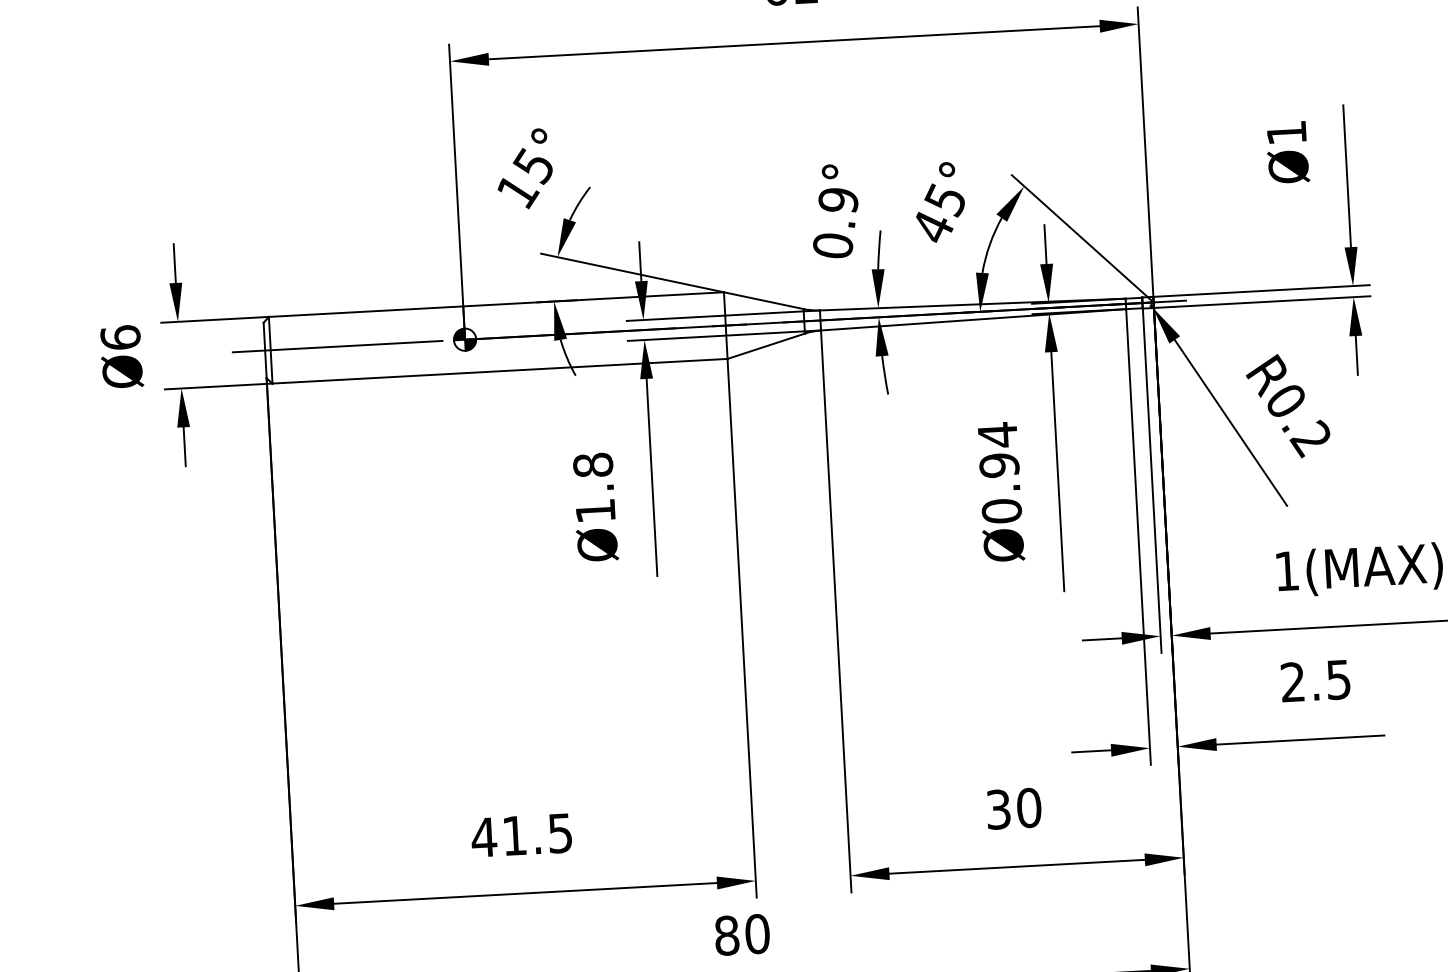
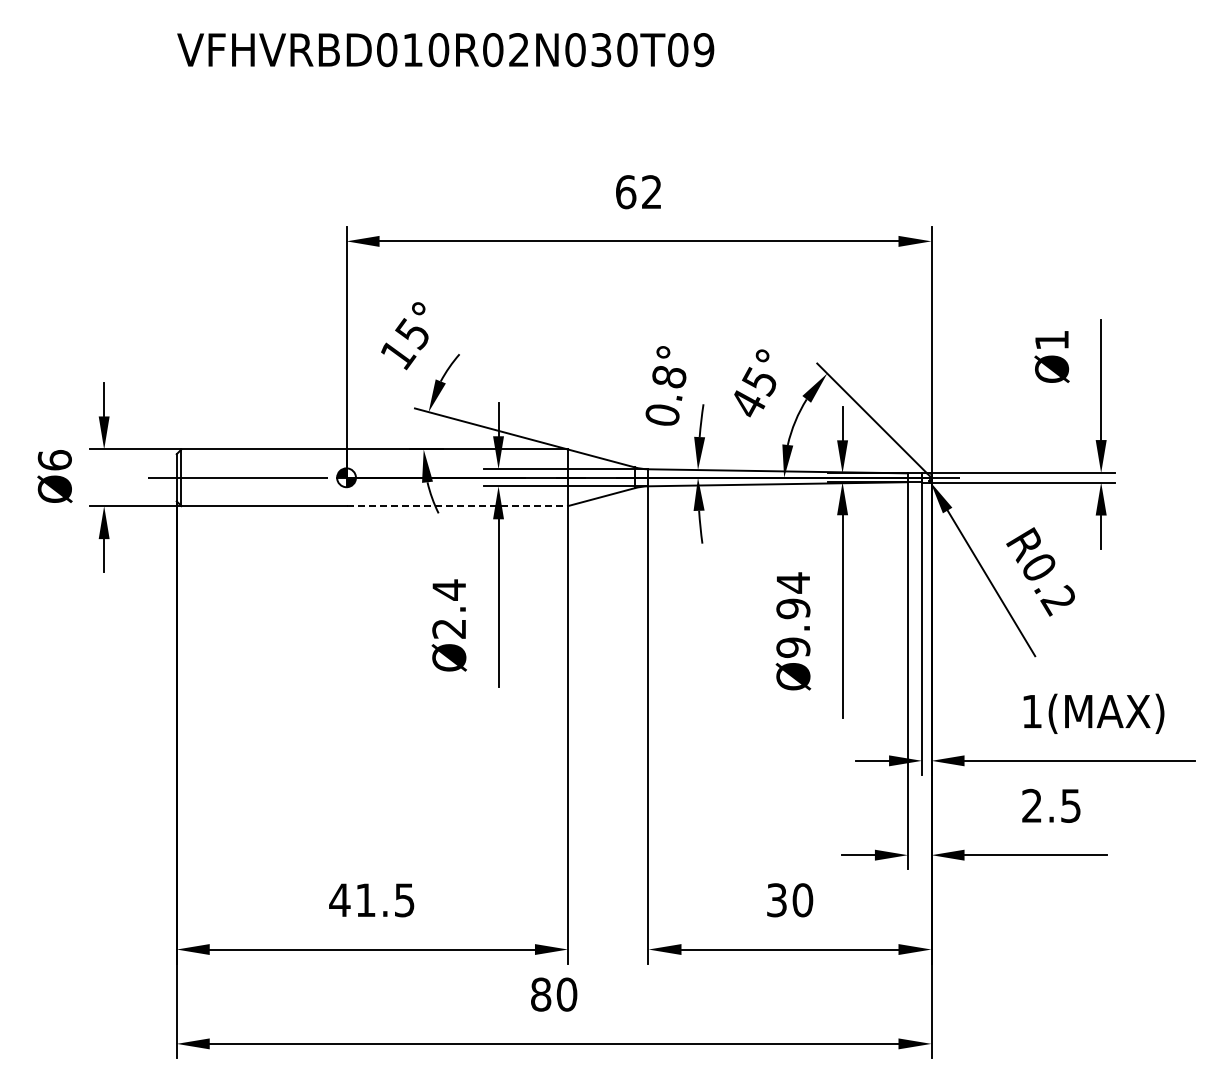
text: (838, 201) -> (669, 377), 0.9° -> 0.8°
line: (597, 366) -> (457, 506), solid -> dashed
text: (594, 487) -> (449, 608), Ø1.8 -> Ø2.4
text: (1002, 511) -> (793, 647), Ø0.94 -> Ø9.94

